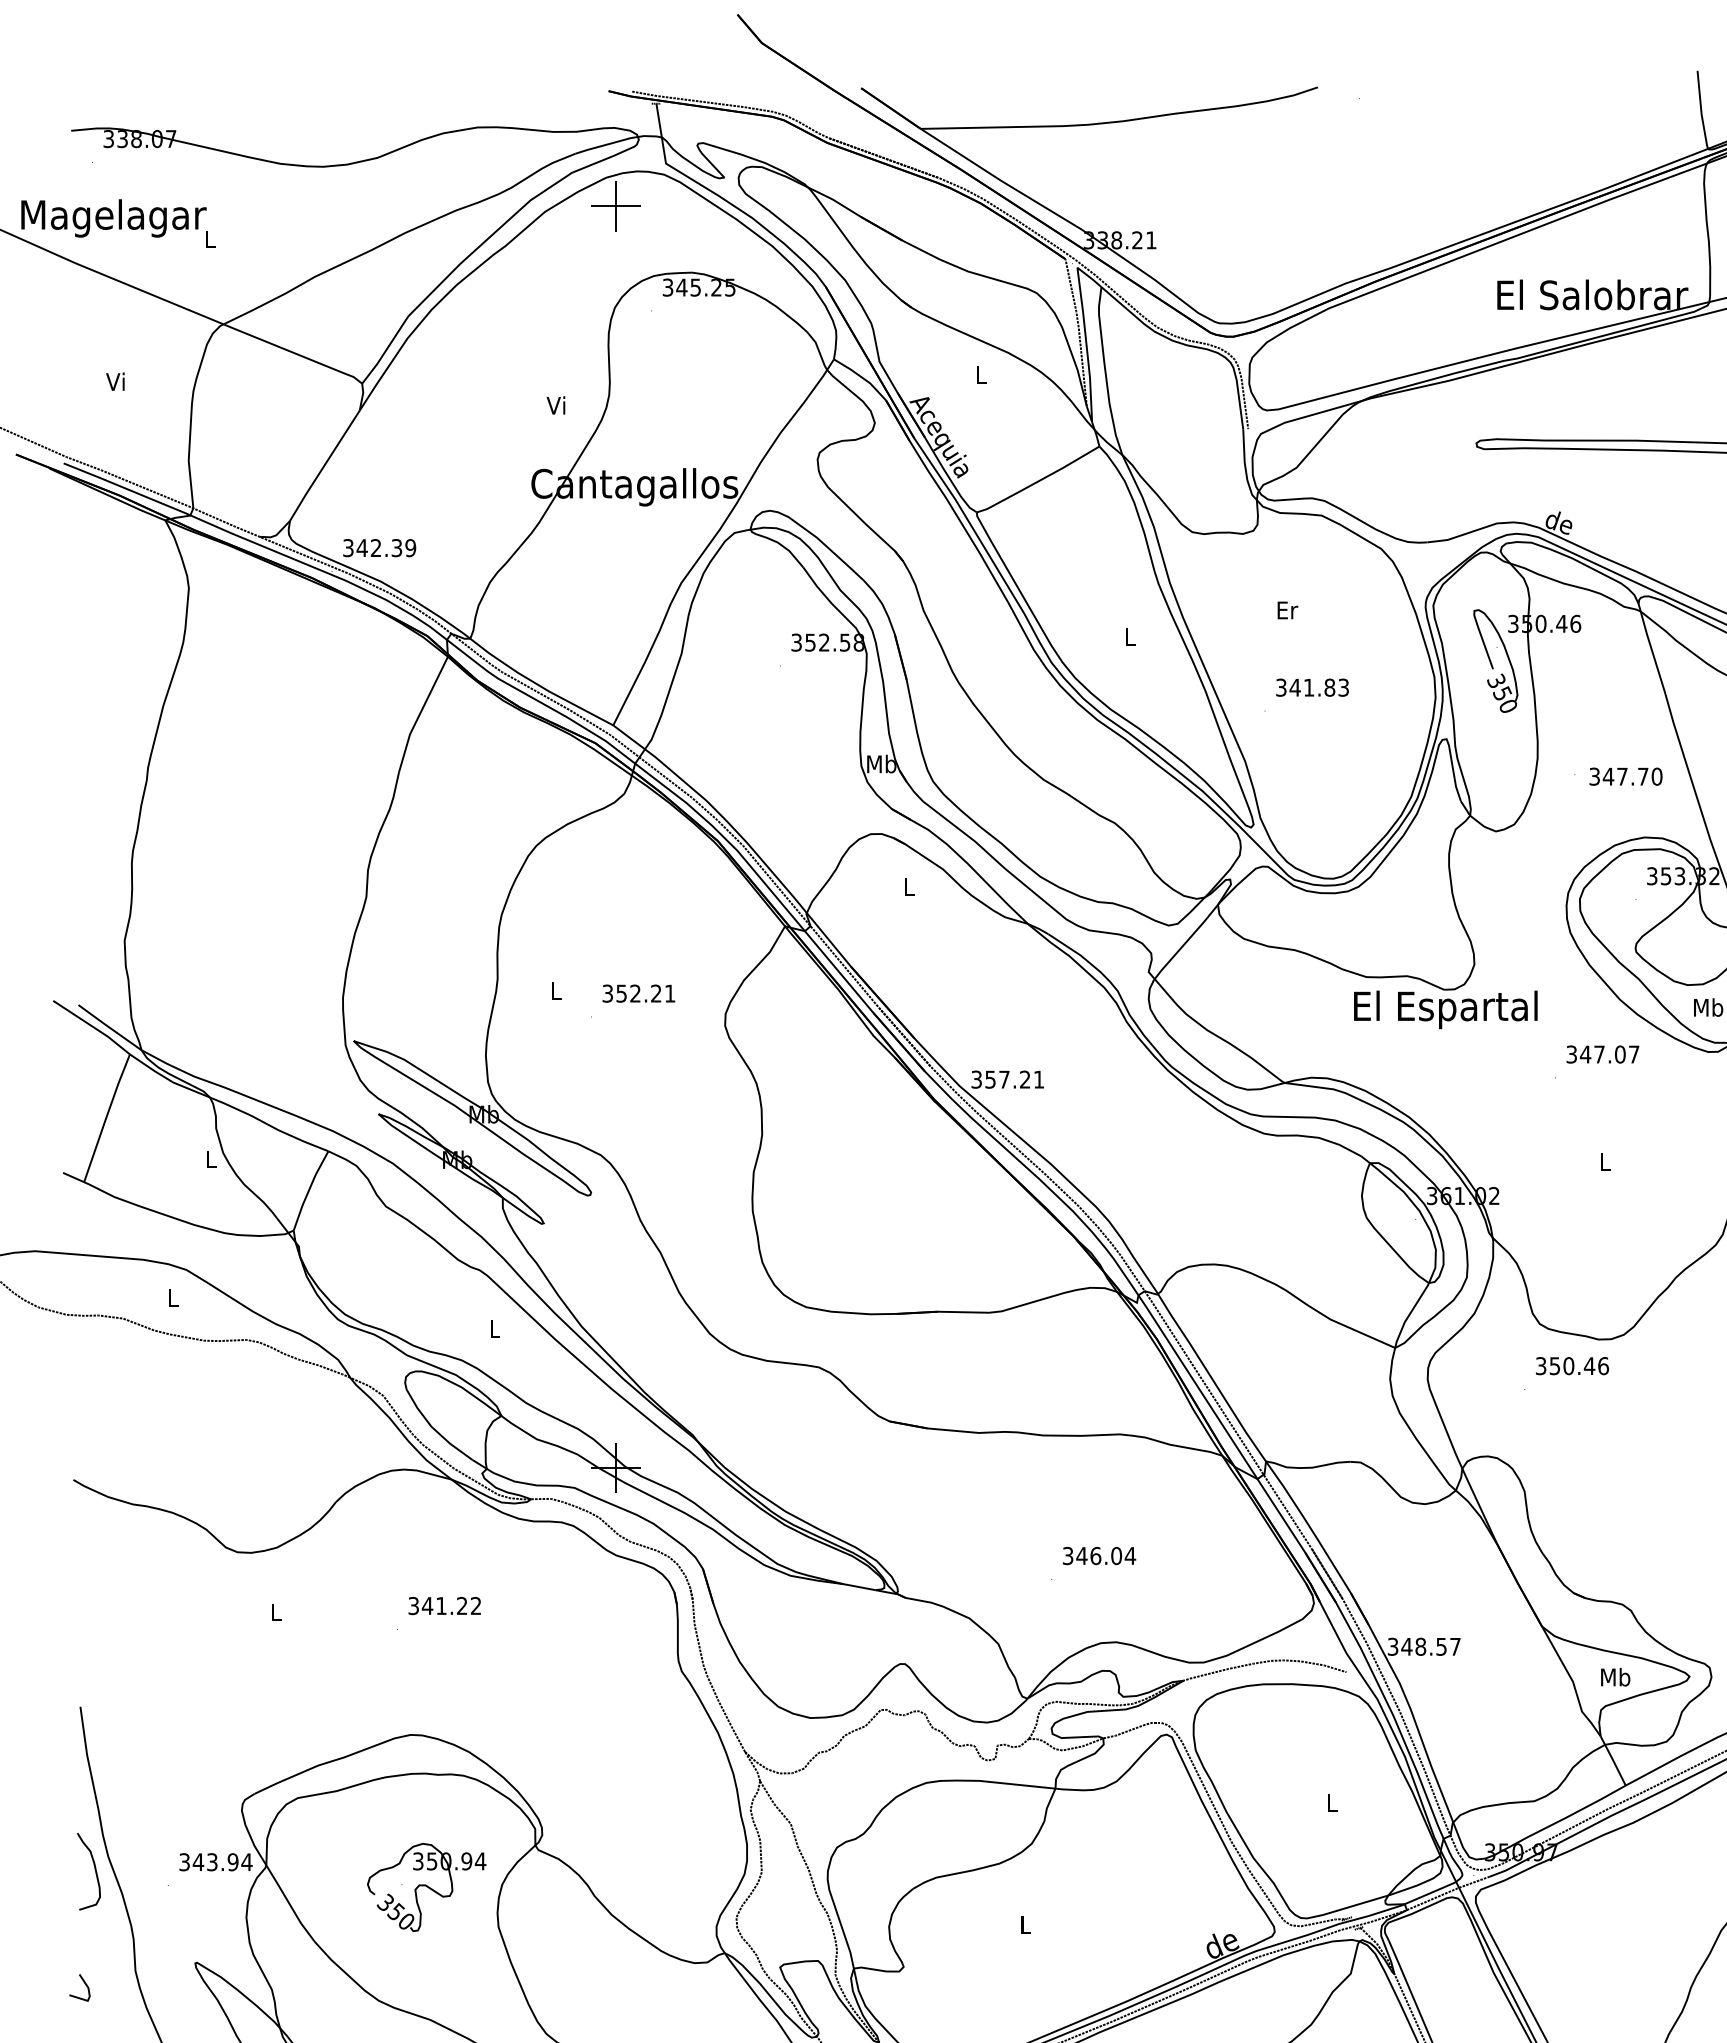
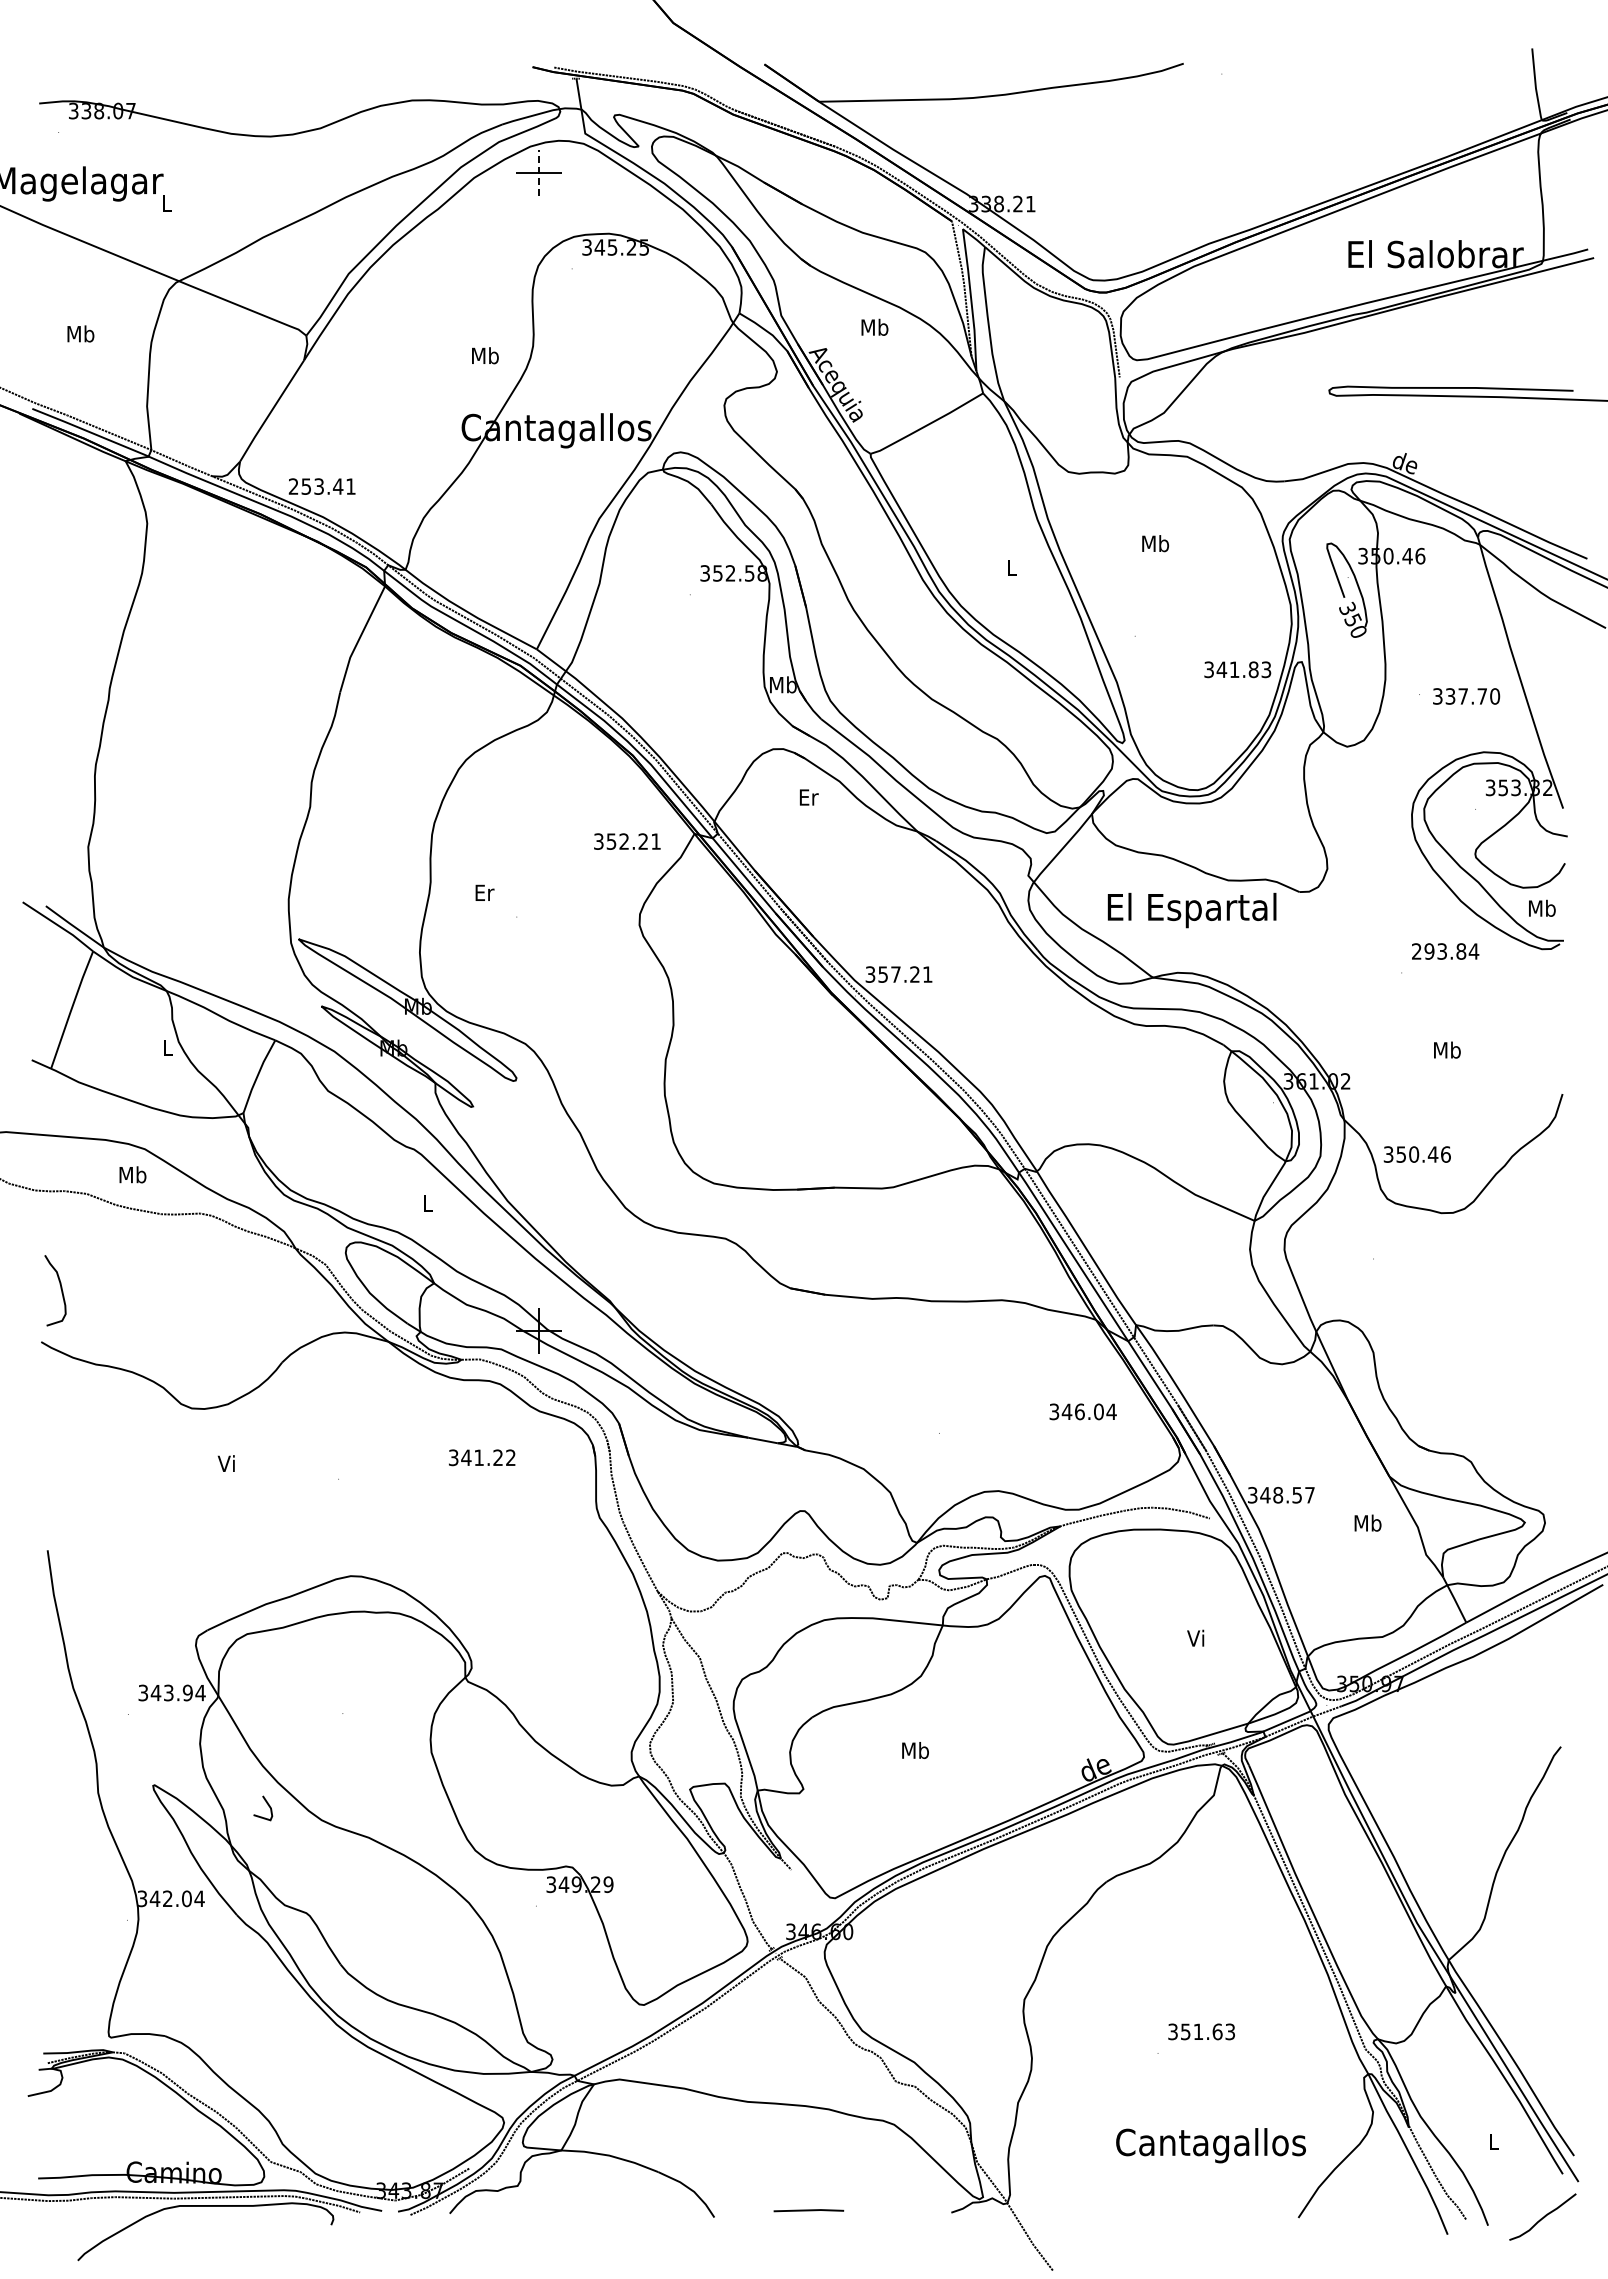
line: (616, 205) -> (539, 172), solid -> dashed
text: (981, 373) -> (874, 326), L -> Mb
text: (116, 381) -> (80, 333), Vi -> Mb
text: (557, 405) -> (485, 355), Vi -> Mb
text: (379, 547) -> (322, 486), 342.39 -> 253.41
text: (1287, 610) -> (1155, 543), Er -> Mb
text: (1312, 687) -> (1237, 669), moved
text: (1608, 776) -> (1450, 696), 347.70 -> 337.70
text: (909, 886) -> (808, 797), L -> Er
text: (556, 990) -> (484, 892), L -> Er
text: (639, 993) -> (627, 841), moved
text: (1445, 1009) -> (1191, 910), moved
text: (1603, 1054) -> (1445, 951), 347.07 -> 293.84
text: (1605, 1161) -> (1447, 1049), L -> Mb
text: (172, 1297) -> (132, 1174), L -> Mb
text: (1571, 1366) -> (1416, 1154), moved
text: (1098, 1555) -> (1082, 1411), moved
text: (445, 1605) -> (482, 1457), moved
text: (274, 1612) -> (225, 1463), L -> Vi
text: (1615, 1676) -> (1367, 1522), moved
text: (1330, 1801) -> (1195, 1637), L -> Vi
curve: (94, 1870) -> (60, 1289), moved
part: (426, 1887) -> (365, 1716), removed
text: (1025, 1924) -> (915, 1750), L -> Mb
line: (85, 1985) -> (268, 1806), moved

